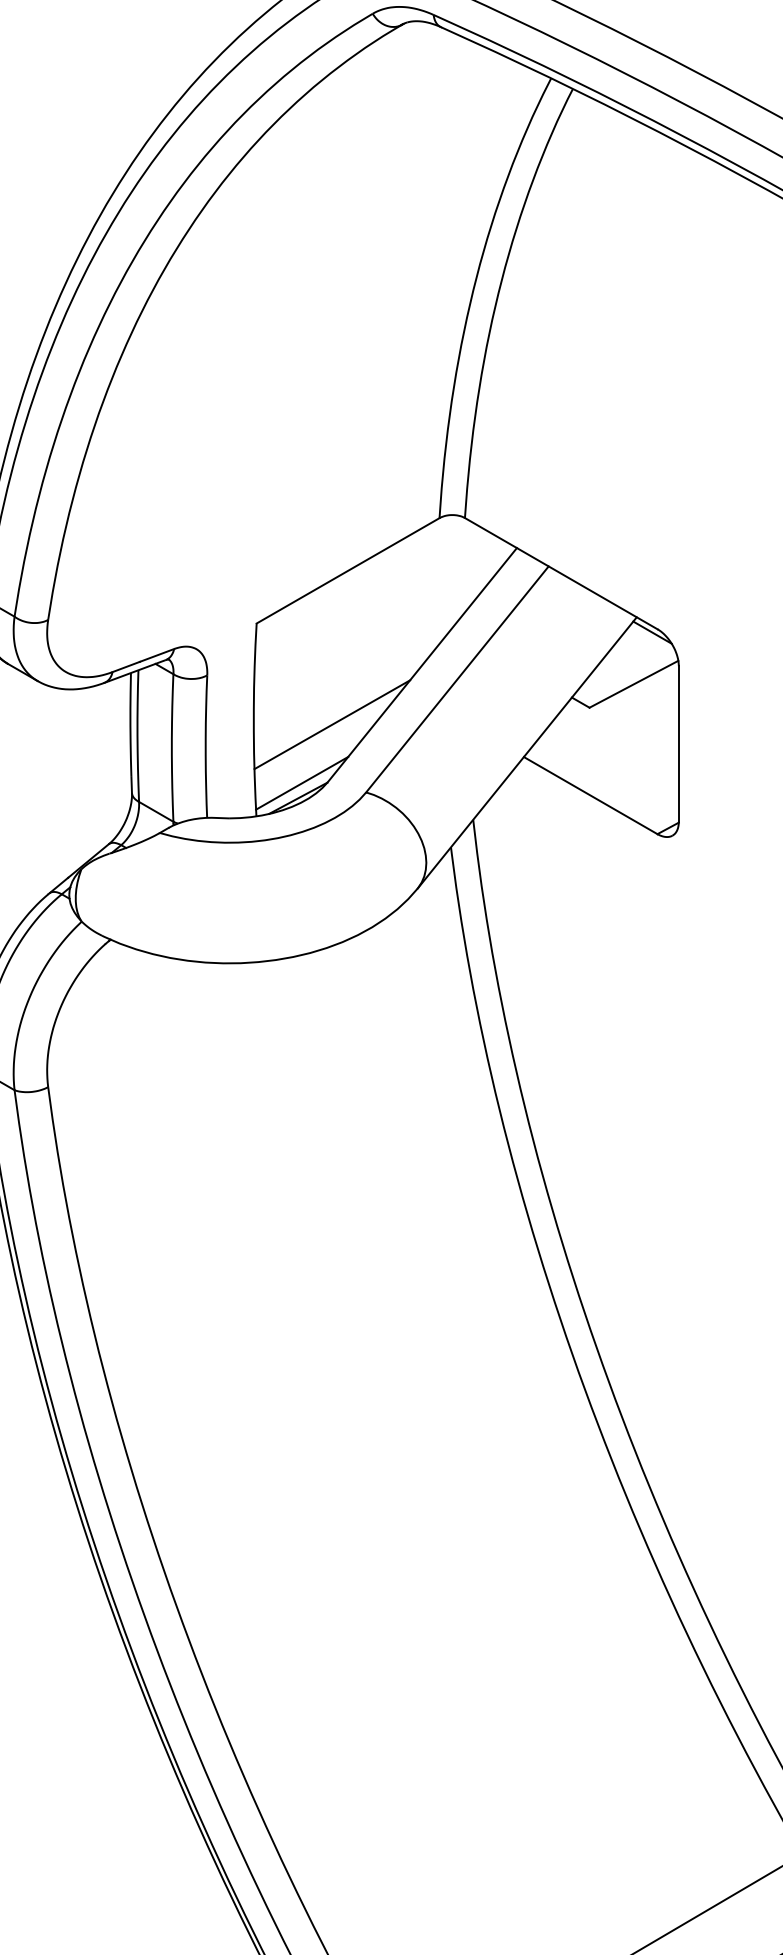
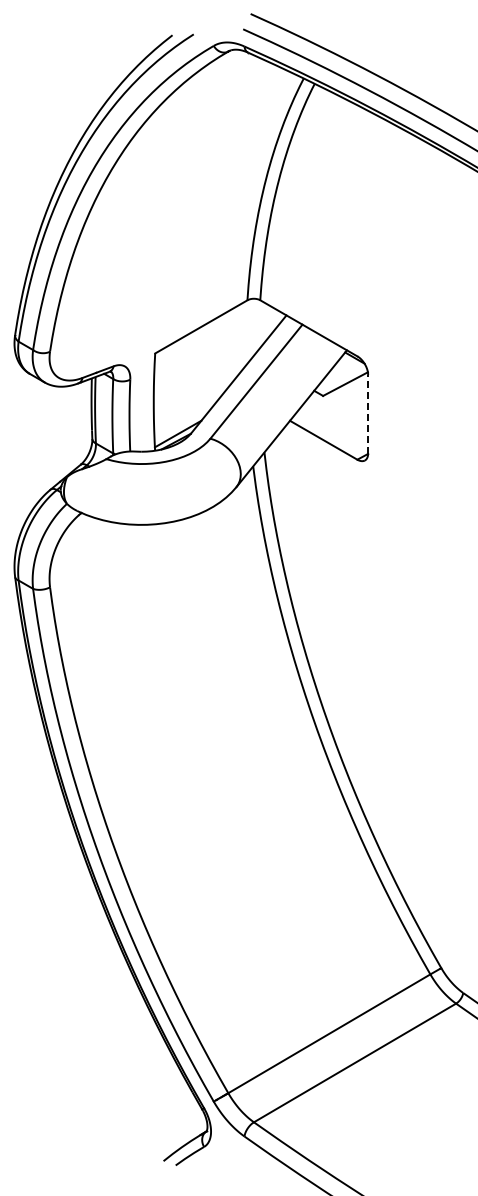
line: (332, 724) -> (193, 404), removed
line: (679, 742) -> (368, 413), solid -> dashed

